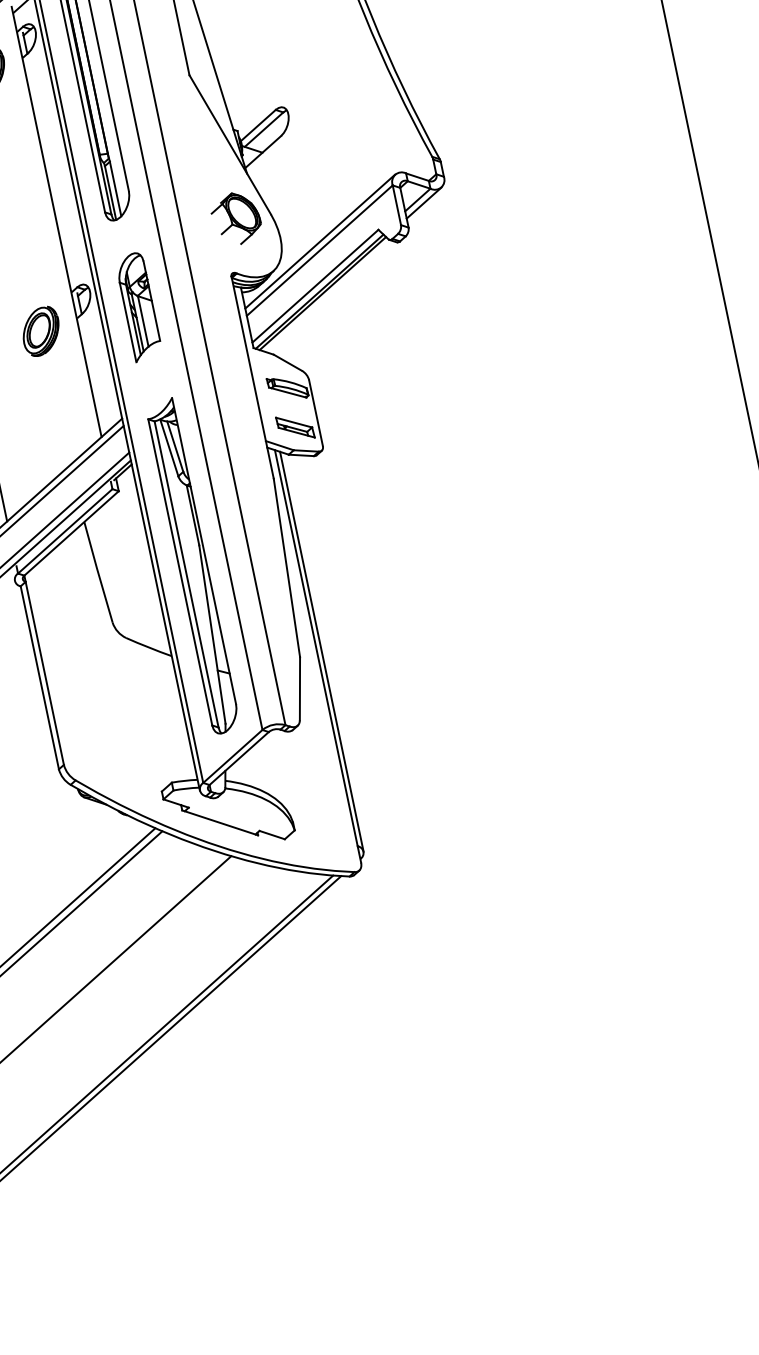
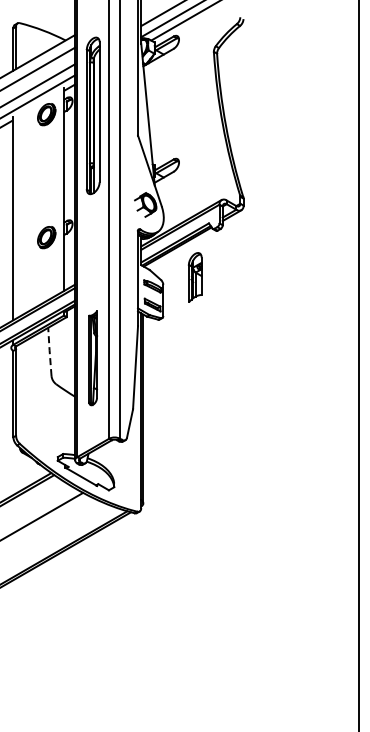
part: (137, 306) -> (194, 277), moved
part: (191, 567) -> (92, 358), size x0.6
line: (97, 571) -> (49, 351), solid -> dashed

